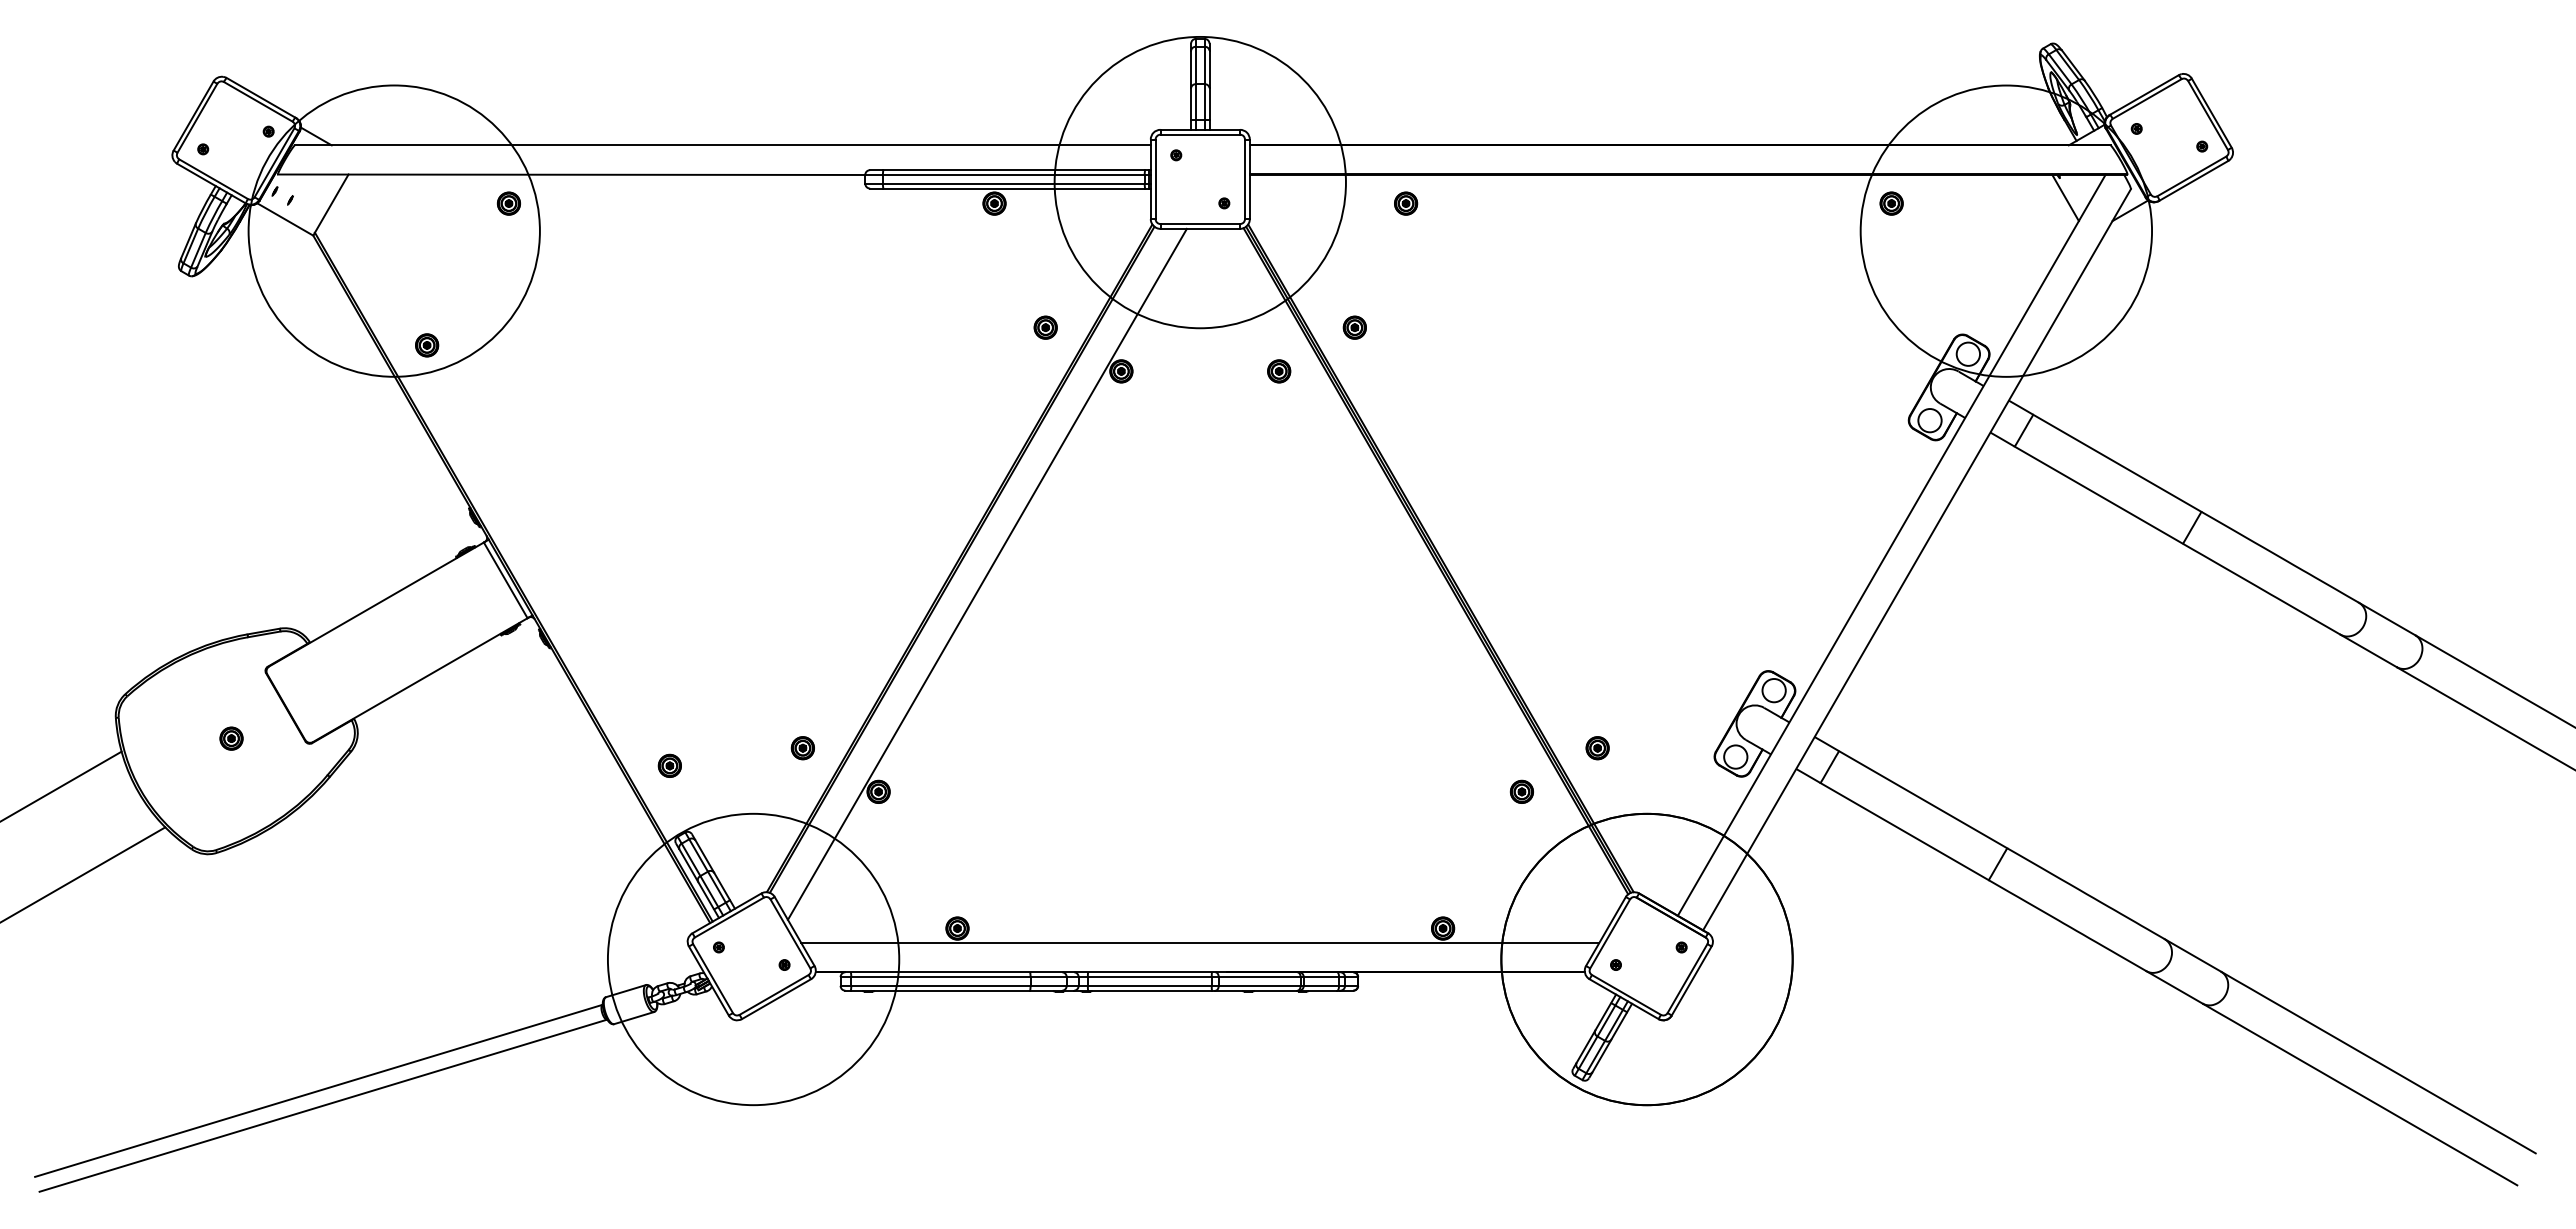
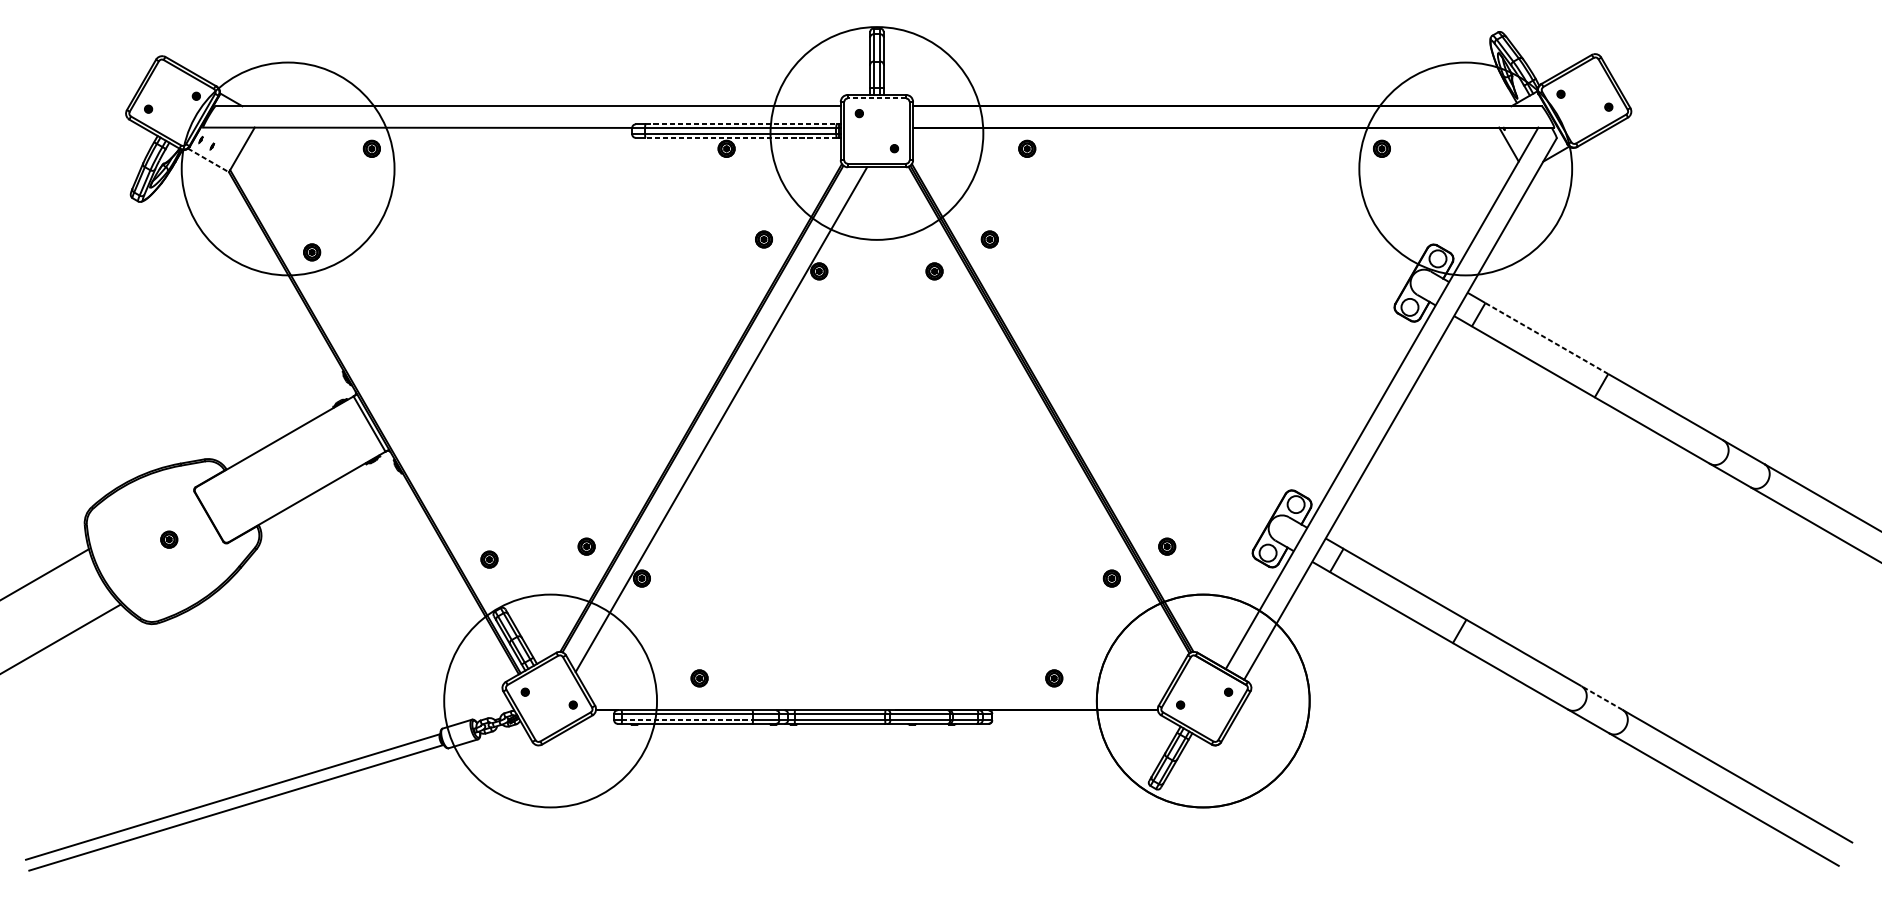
line: (1200, 134) -> (877, 98), solid -> dashed
line: (1014, 170) -> (741, 124), solid -> dashed
line: (1014, 188) -> (741, 137), solid -> dashed
line: (285, 219) -> (208, 160), solid -> dashed
line: (2116, 463) -> (1546, 338), solid -> dashed
line: (1200, 943) -> (877, 689), removed
line: (2192, 955) -> (1601, 698), solid -> dashed
line: (940, 985) -> (687, 720), solid -> dashed

